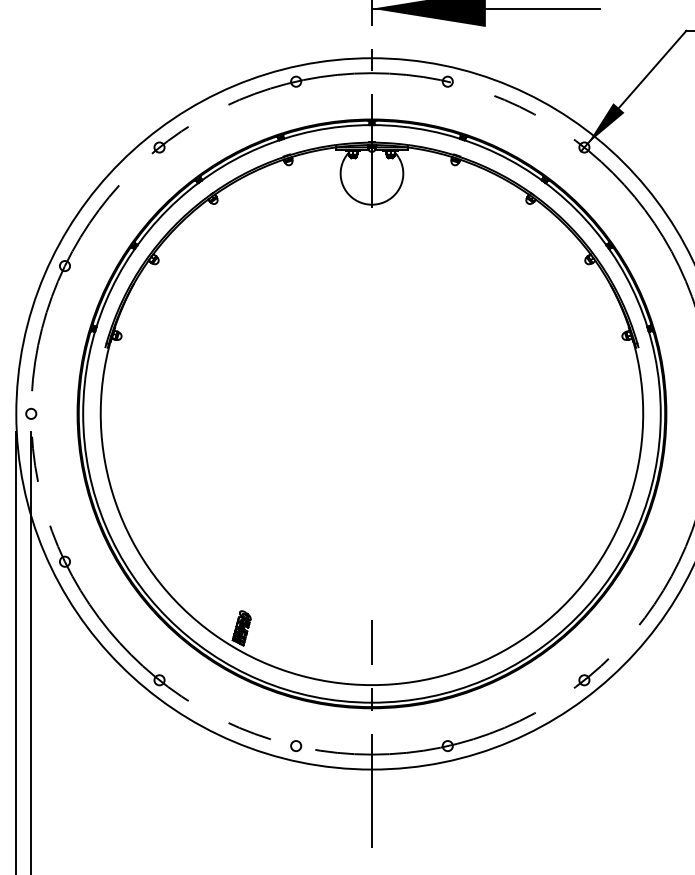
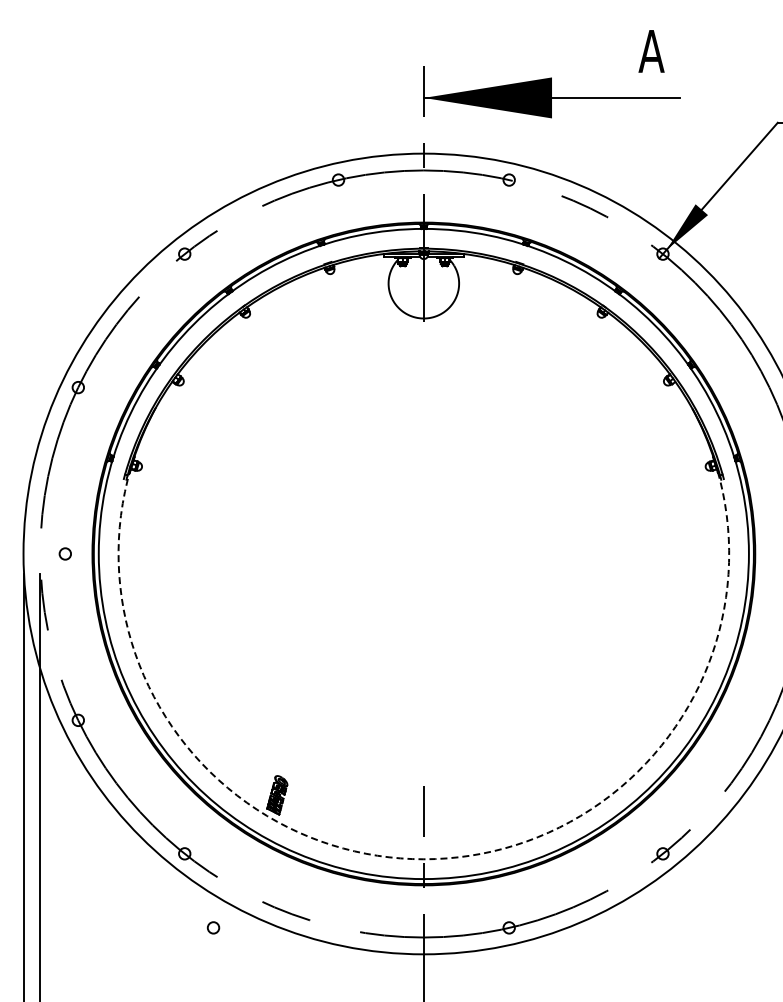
circle: (30, 413) -> (64, 553), moved
arc: (371, 685) -> (423, 859), solid -> dashed
circle: (296, 745) -> (213, 927), moved

